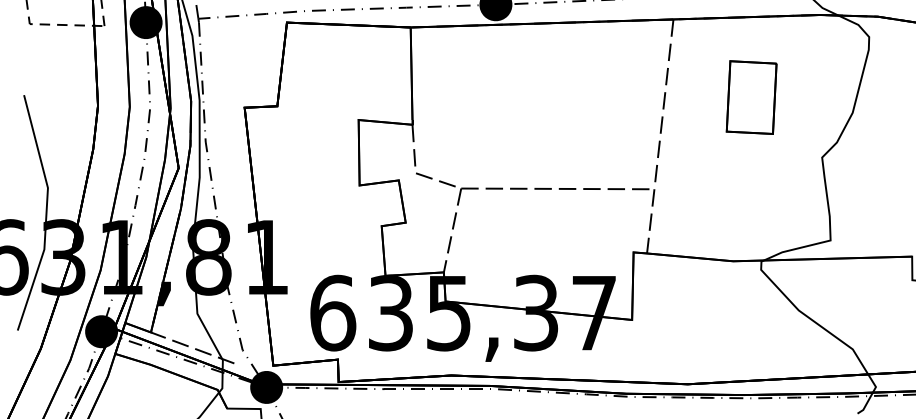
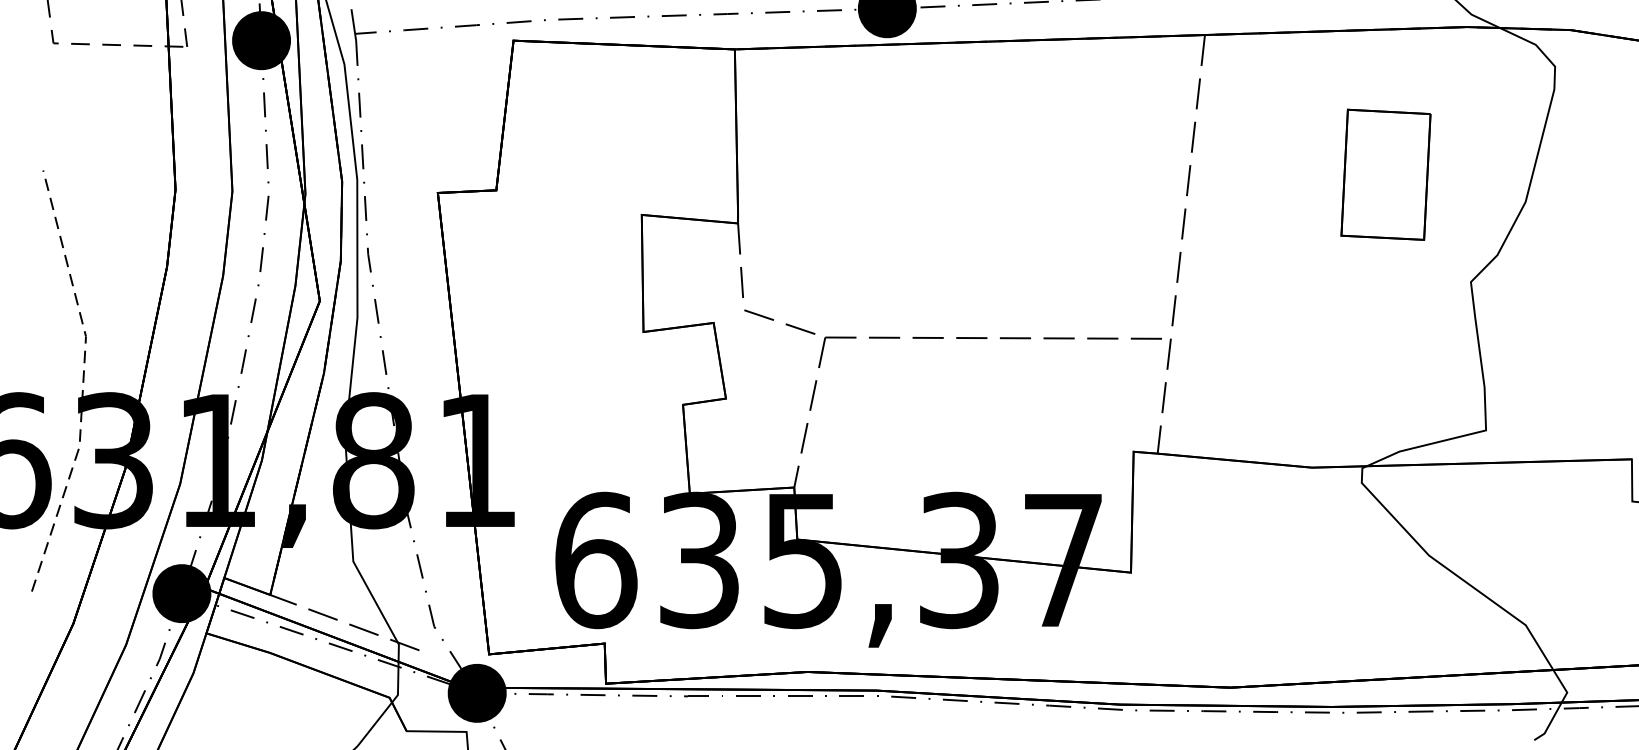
part: (751, 97) -> (1385, 174), moved
line: (46, 213) -> (83, 382), solid -> dashed

